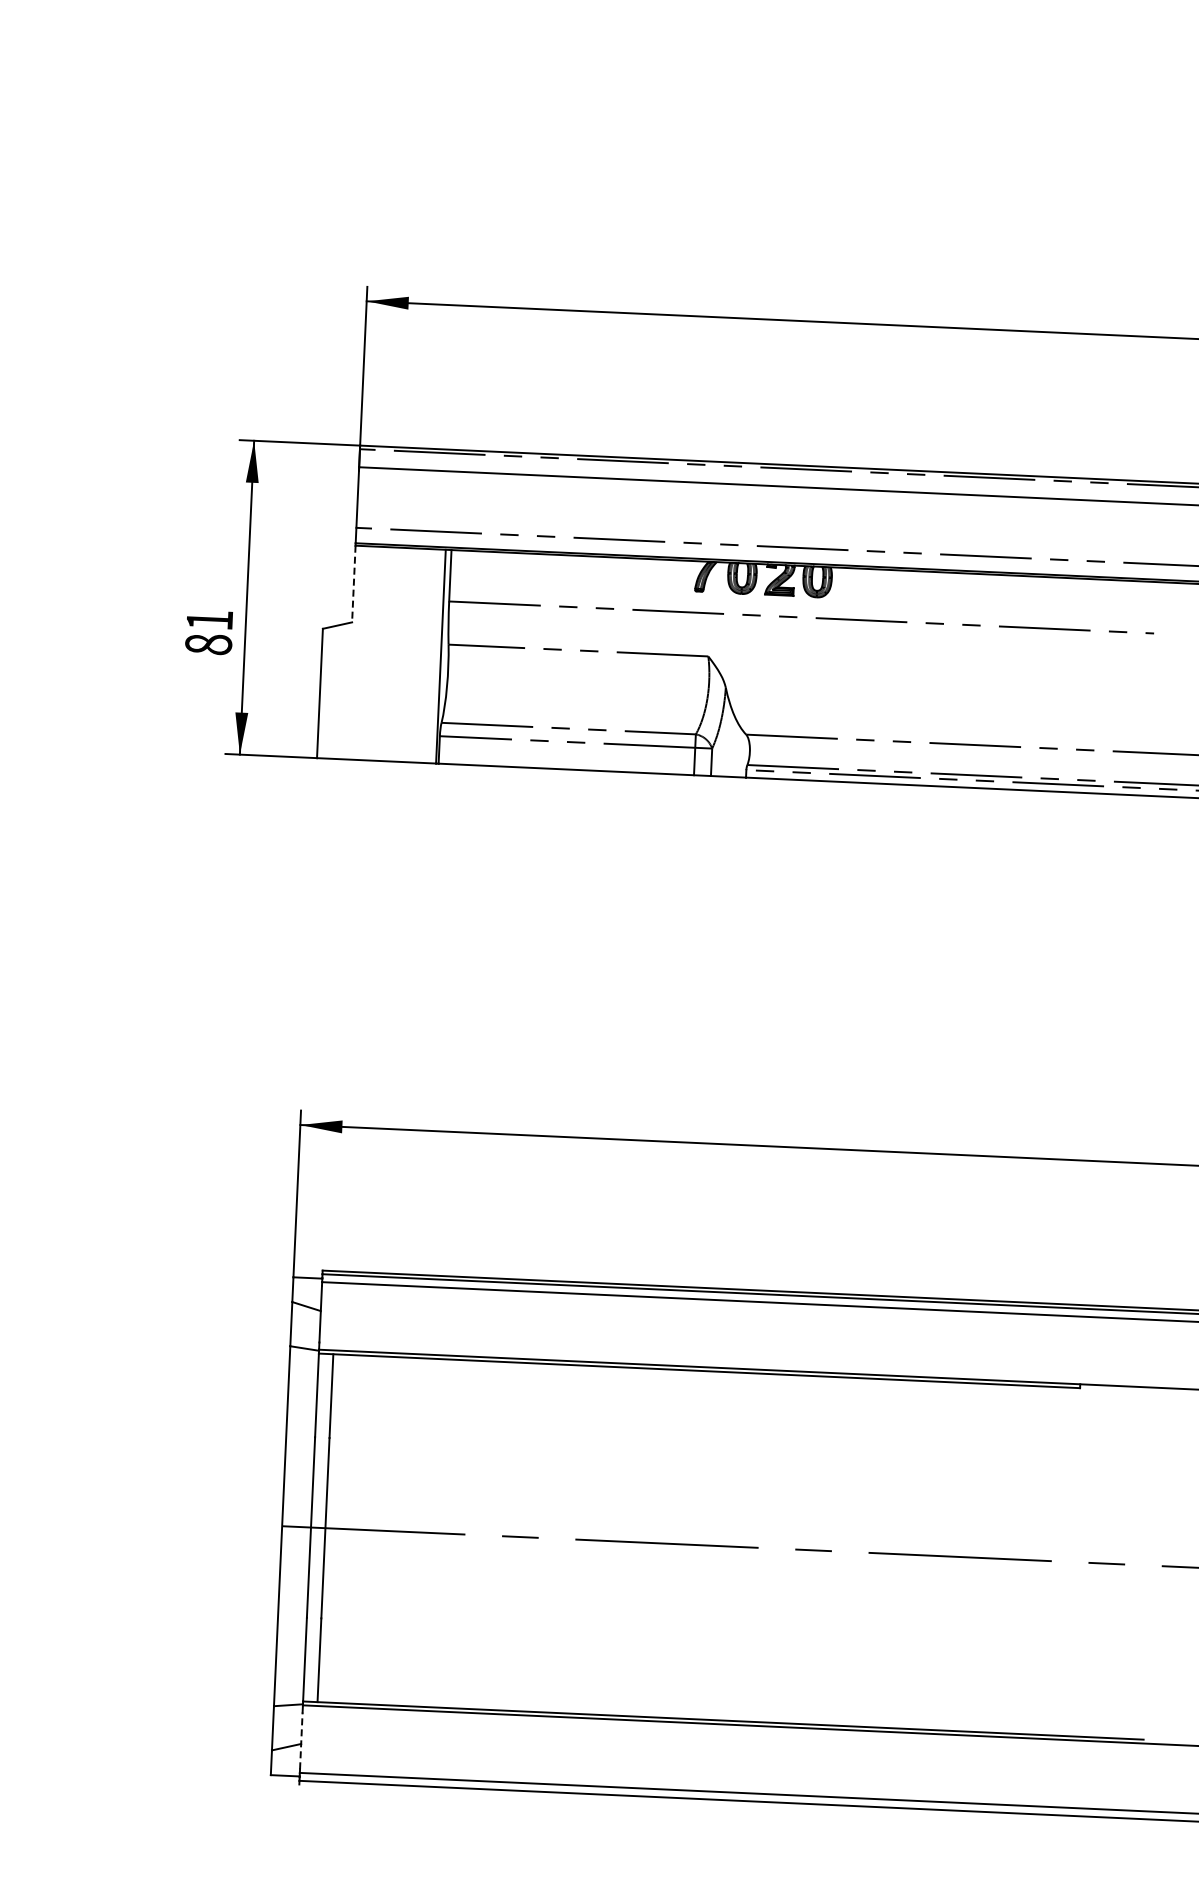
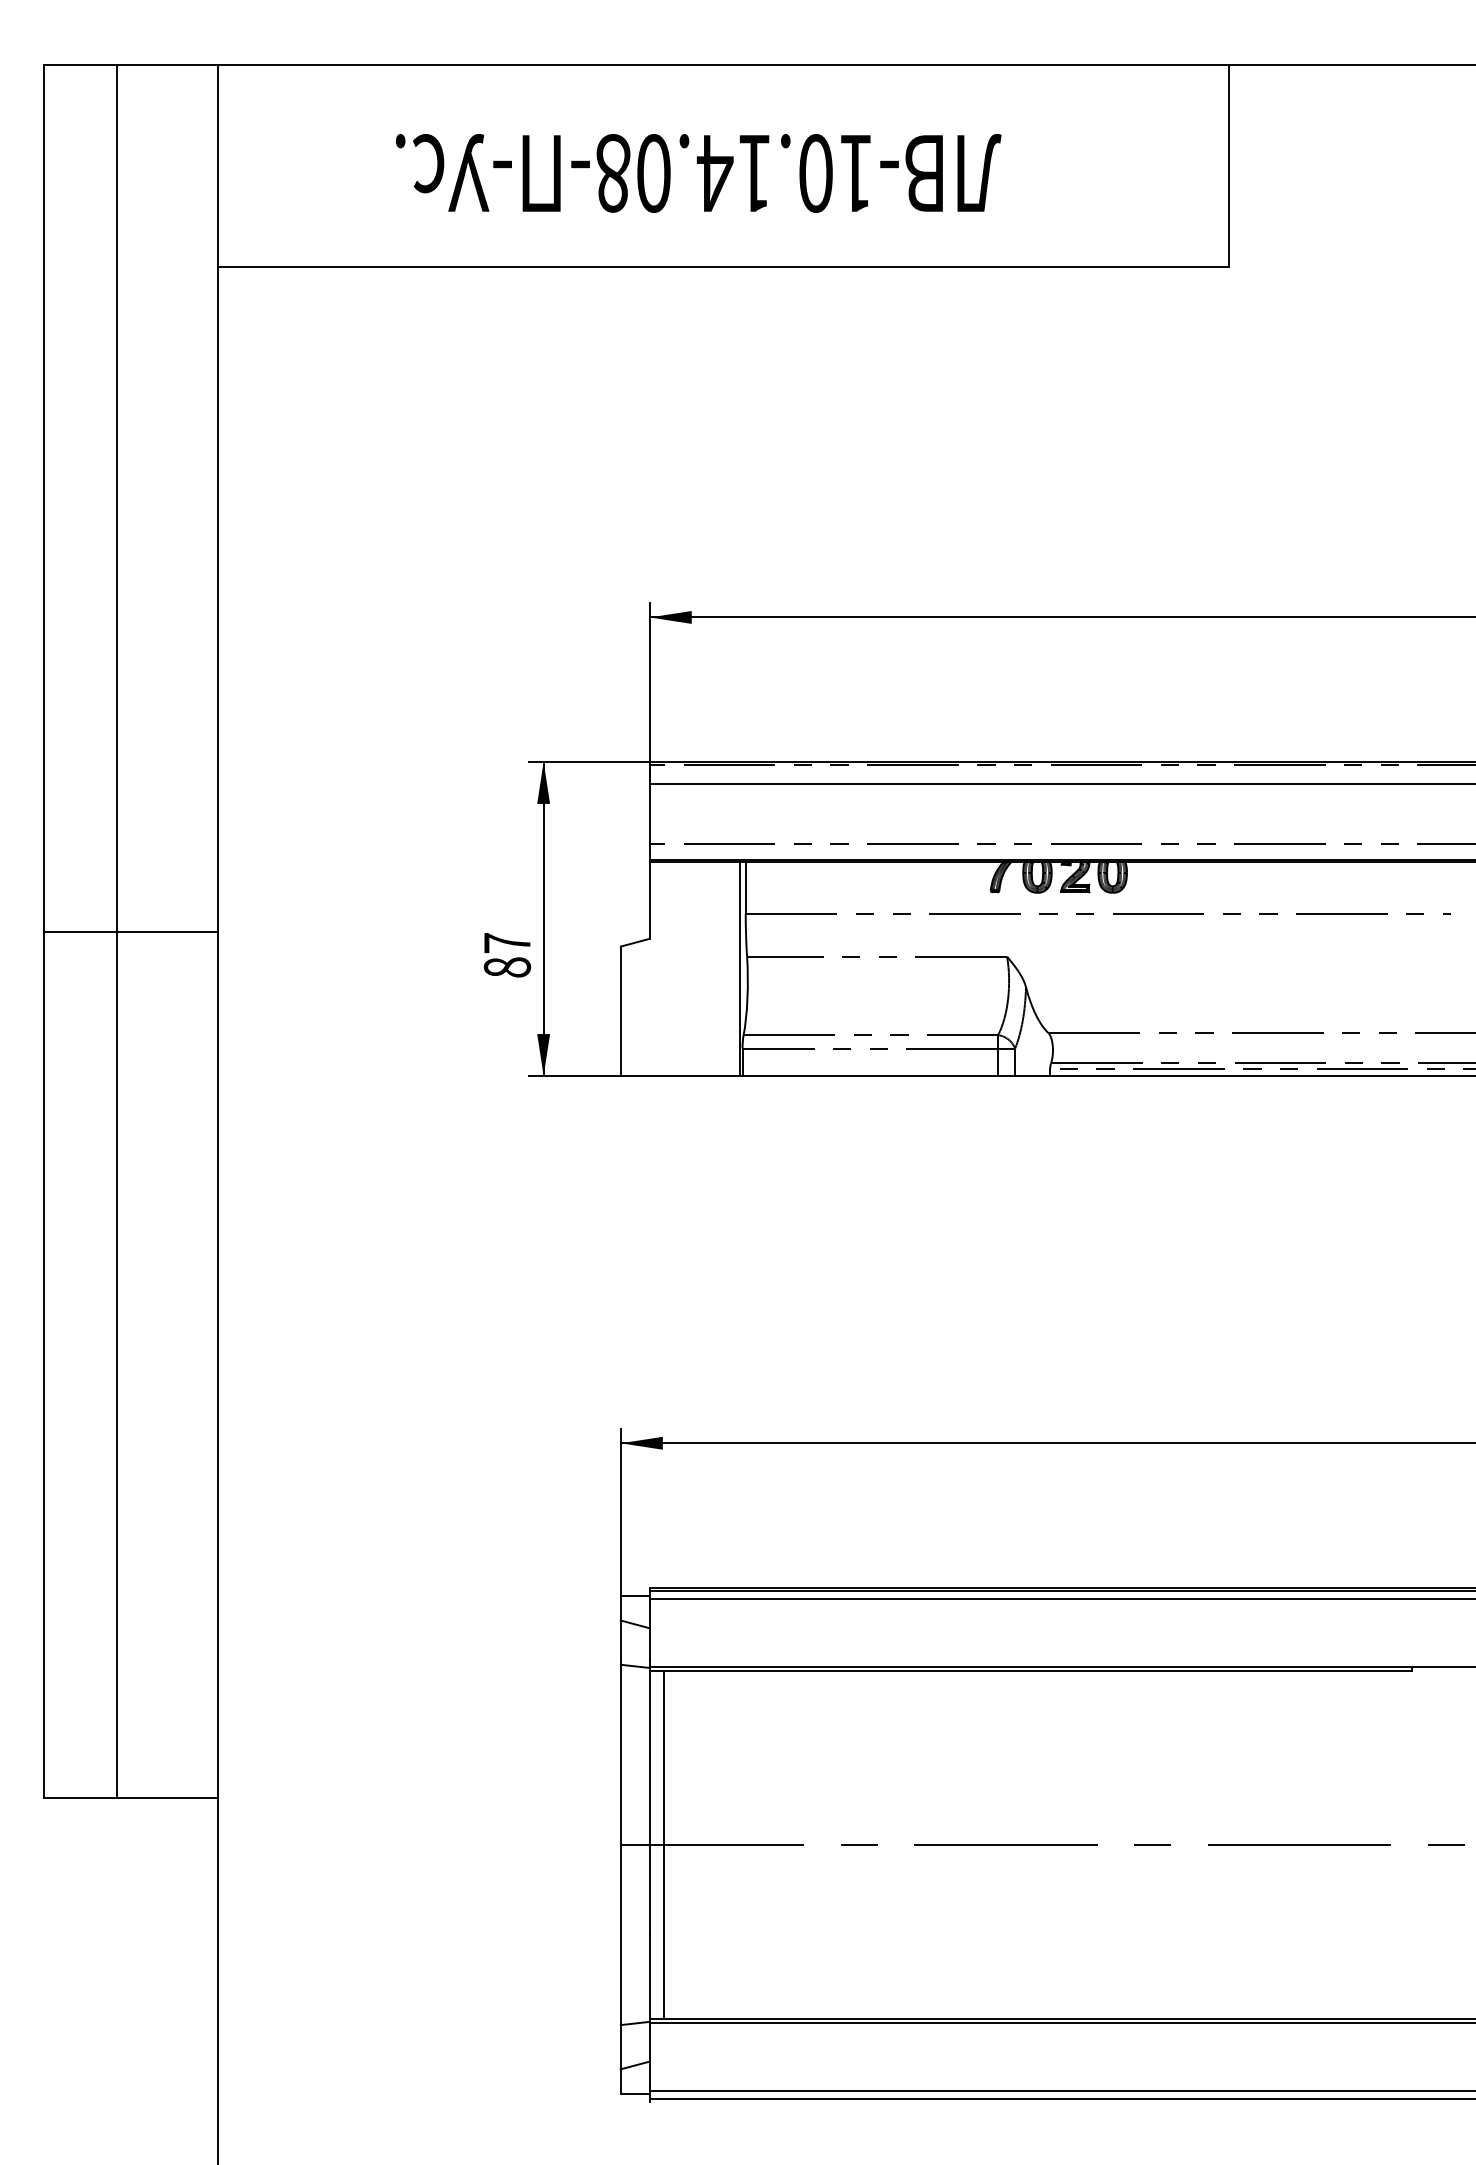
line: (353, 584) -> (649, 900), dashed -> solid
text: (209, 620) -> (507, 943), 81 -> 87
line: (301, 1740) -> (649, 2058), dashed -> solid

